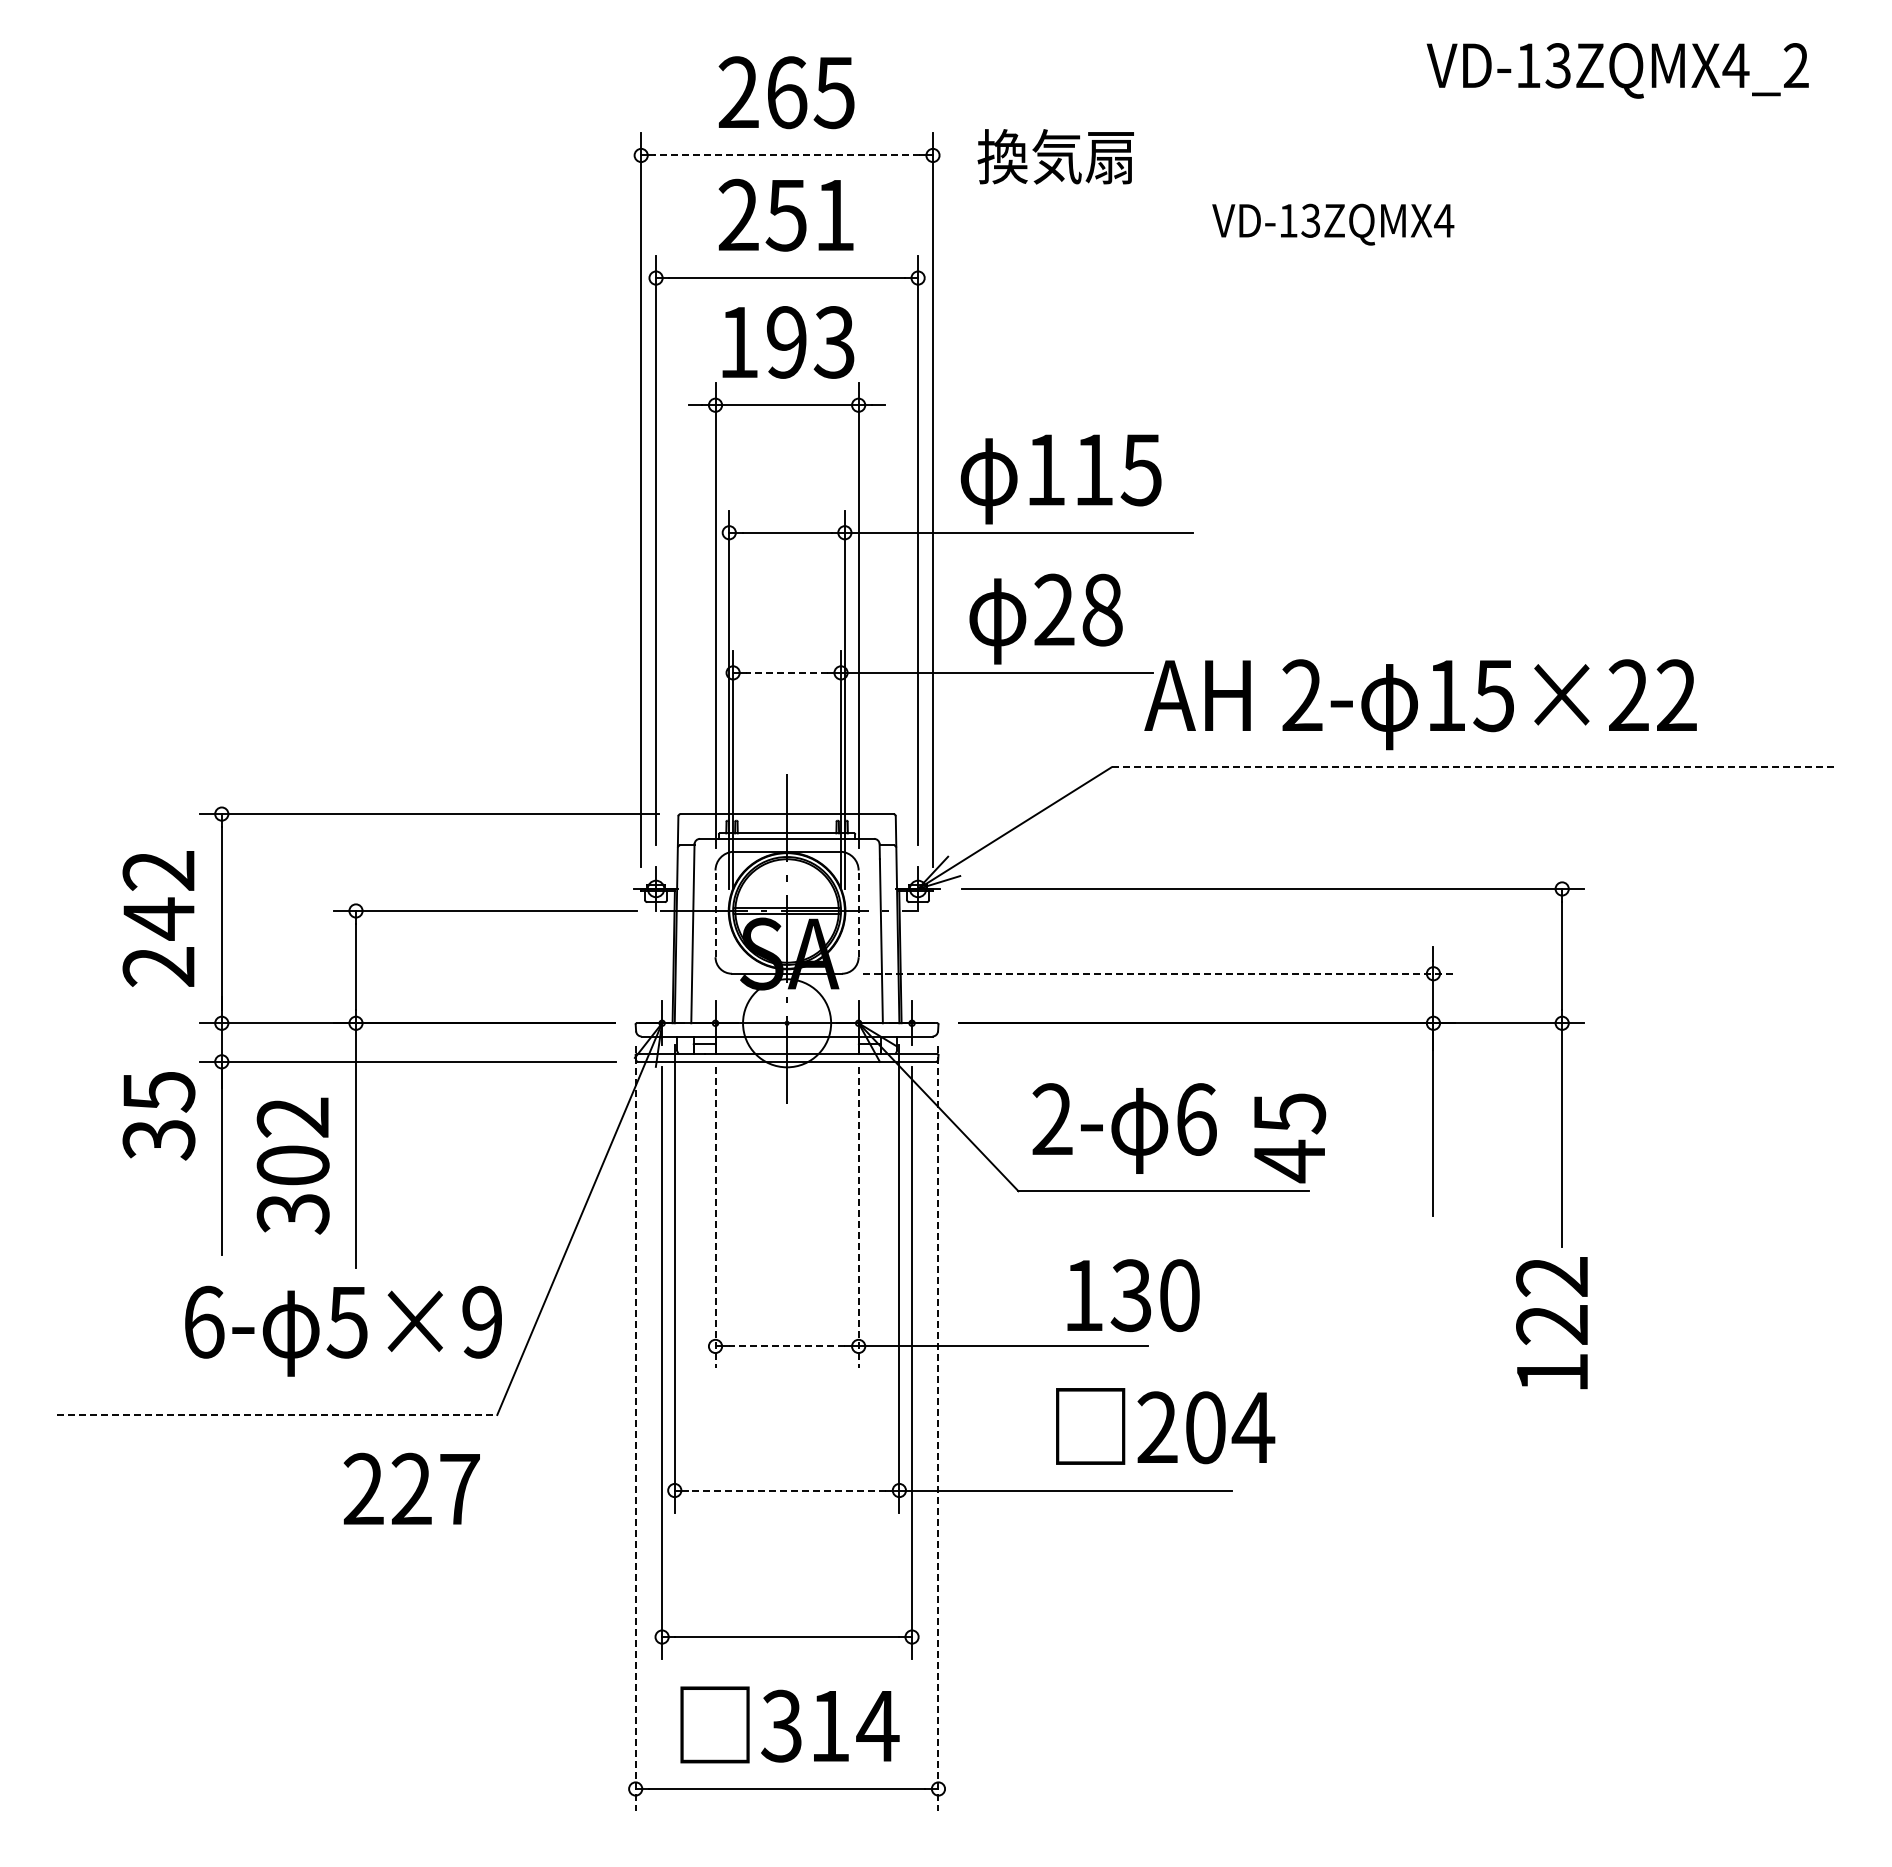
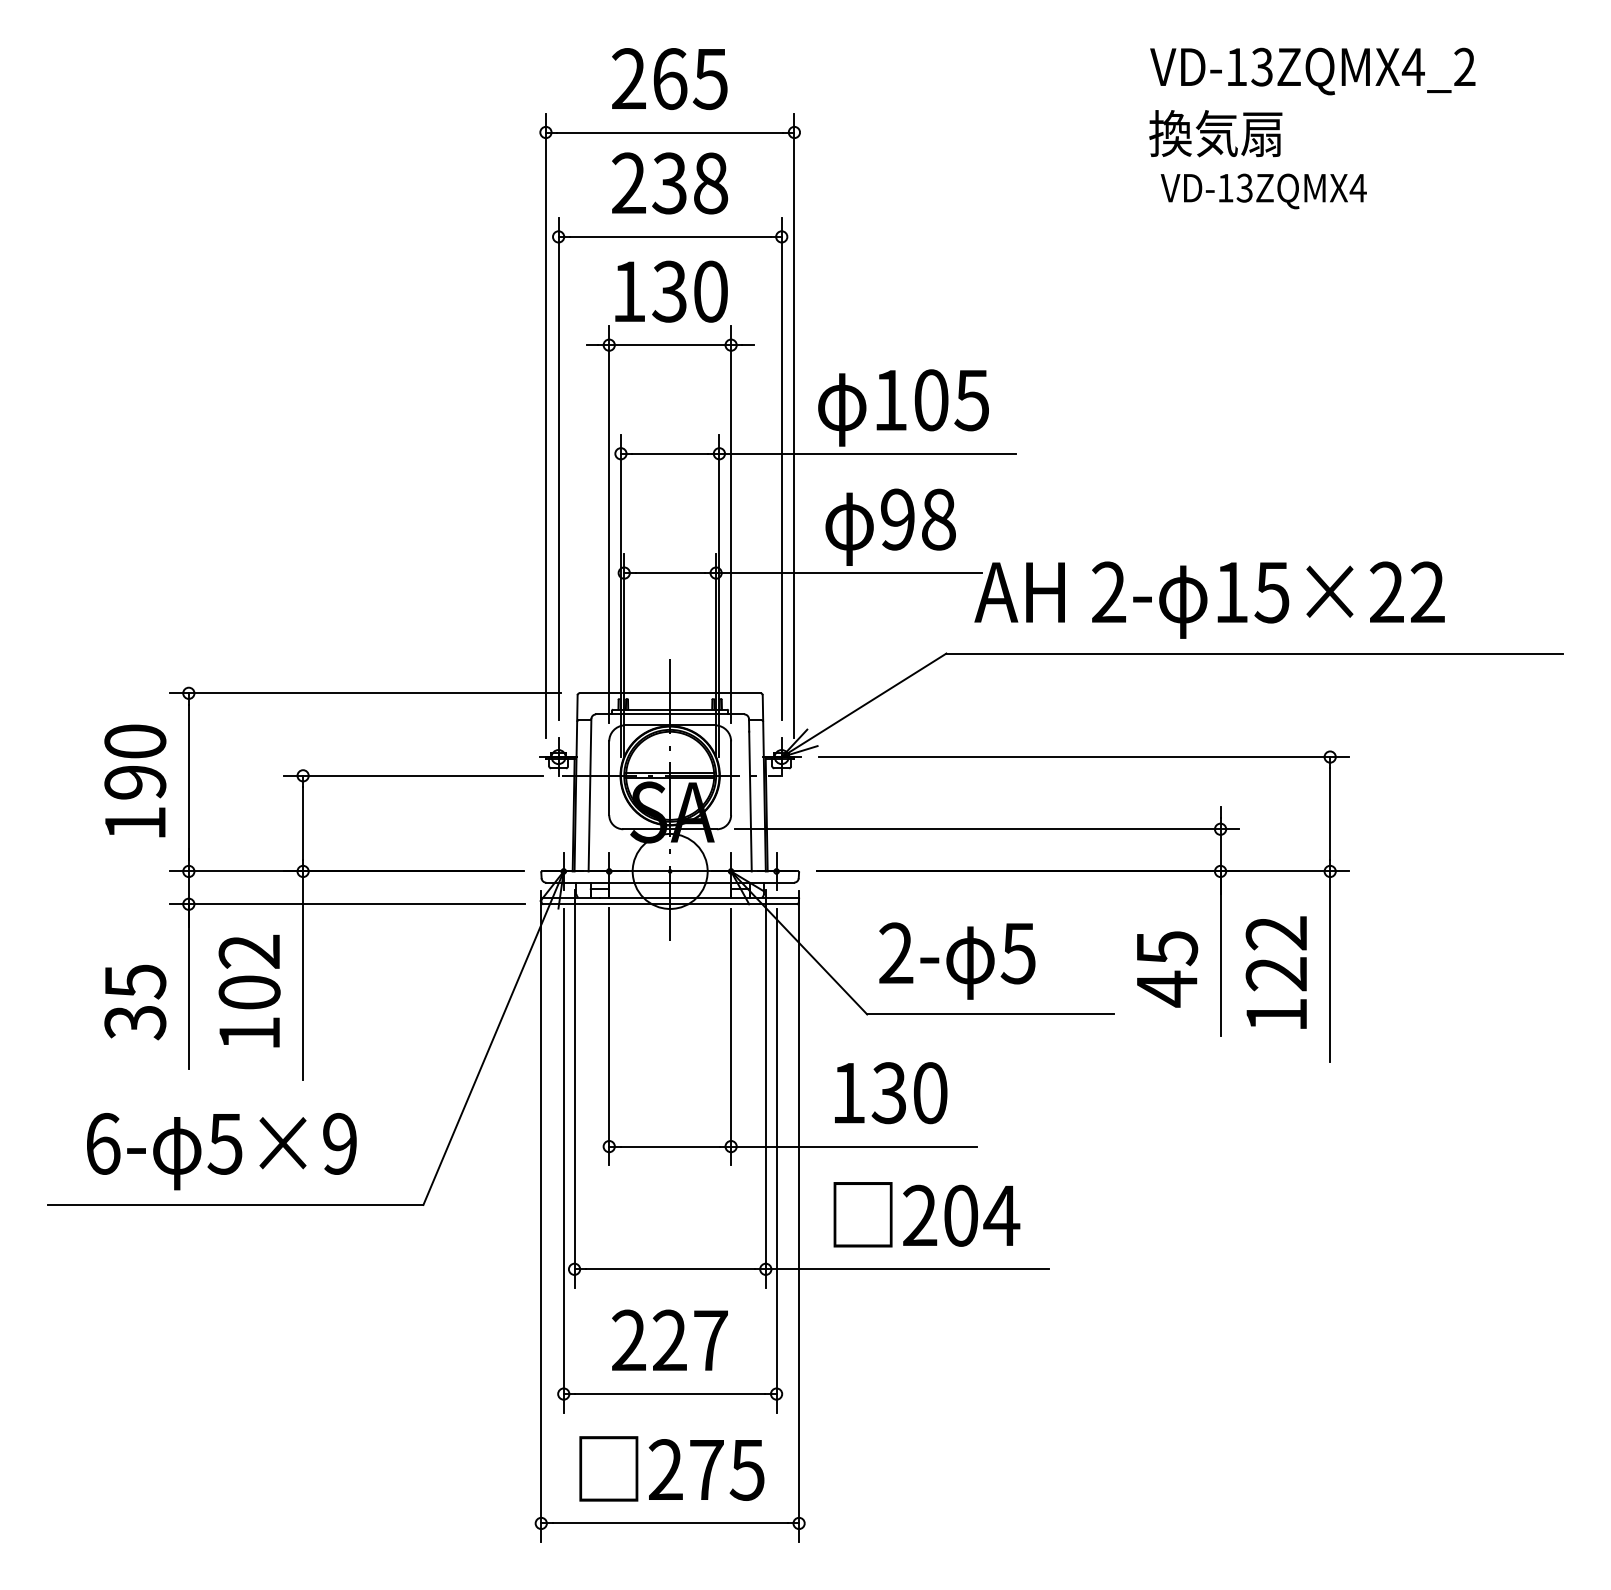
text: (1617, 70) -> (1312, 71), moved
line: (787, 155) -> (670, 132), dashed -> solid
text: (1055, 156) -> (1215, 133), moved
text: (810, 214) -> (690, 182), 251 -> 238
text: (1333, 224) -> (1264, 191), moved
text: (809, 342) -> (689, 291), 193 -> 130
text: (1093, 469) -> (931, 399), 115 -> 105
text: (1054, 610) -> (897, 519), 28 -> 98
line: (787, 672) -> (670, 572), dashed -> solid
line: (1473, 767) -> (1254, 653), dashed -> solid
line: (715, 913) -> (609, 777), dashed -> solid
line: (858, 913) -> (730, 777), dashed -> solid
text: (158, 918) -> (134, 782), 242 -> 190
line: (1159, 973) -> (987, 829), dashed -> solid
text: (158, 1116) -> (134, 1002), moved
text: (1195, 1119) -> (1017, 953), 6 -> 5
text: (1290, 1138) -> (1167, 969), moved
text: (292, 1214) -> (249, 1034), 302 -> 102
line: (715, 1217) -> (609, 1036), dashed -> solid
line: (858, 1217) -> (730, 1036), dashed -> solid
text: (1133, 1295) -> (891, 1093), moved
text: (1551, 1323) -> (1275, 972), moved
text: (343, 1330) -> (221, 1150), moved
line: (786, 1346) -> (669, 1146), dashed -> solid
line: (277, 1414) -> (236, 1204), dashed -> solid
text: (1165, 1426) -> (926, 1214), moved
line: (635, 1429) -> (541, 1217), dashed -> solid
line: (938, 1429) -> (799, 1217), dashed -> solid
text: (411, 1488) -> (669, 1339), moved
line: (786, 1490) -> (669, 1269), dashed -> solid
text: (830, 1726) -> (707, 1470), 314 -> 275

